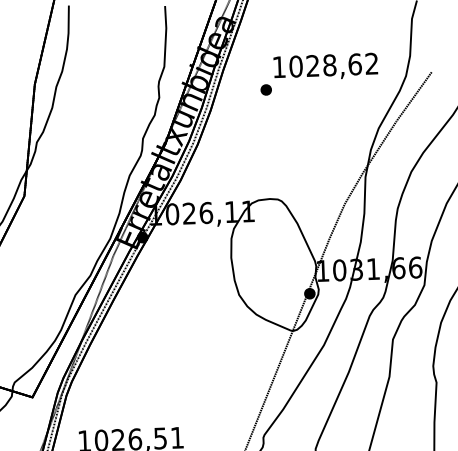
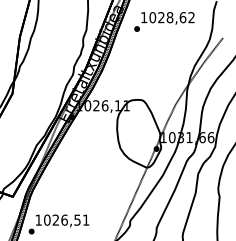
text: (319, 73) -> (164, 21), moved

